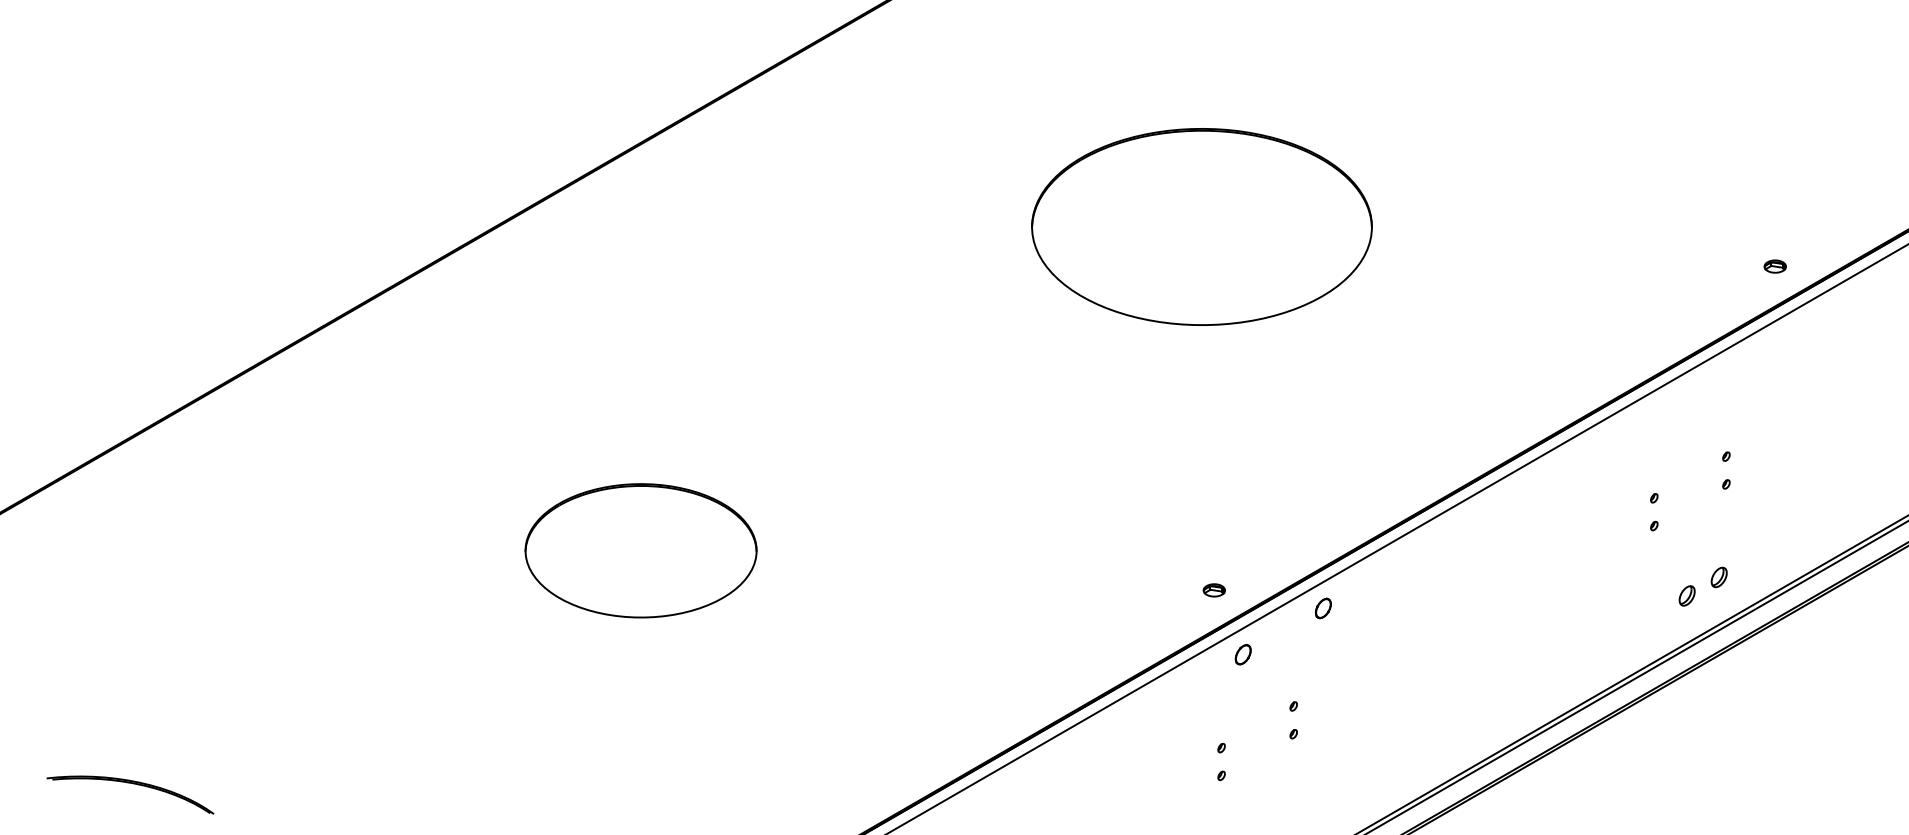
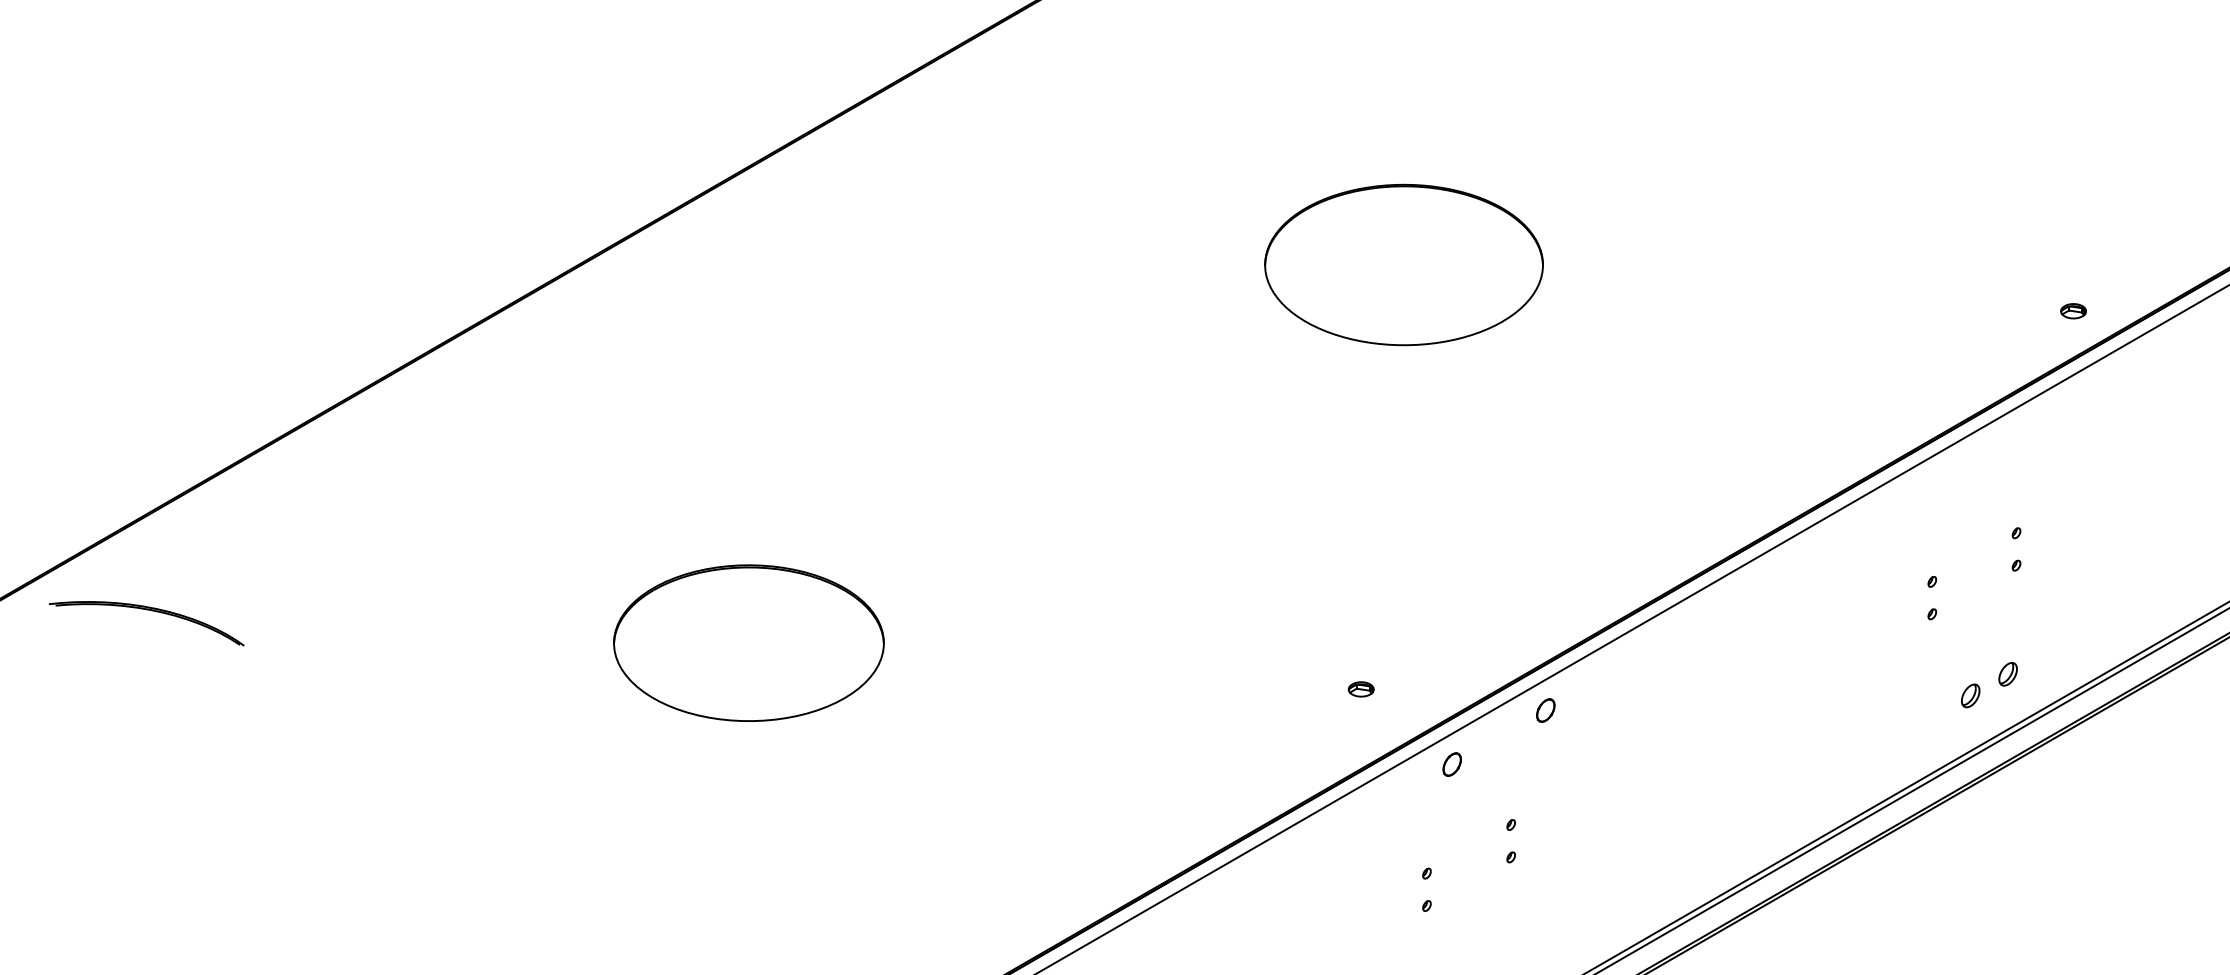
part: (1201, 226) -> (1403, 264), size x0.7
part: (1213, 590) -> (1360, 689), moved
part: (133, 784) -> (150, 611), moved

